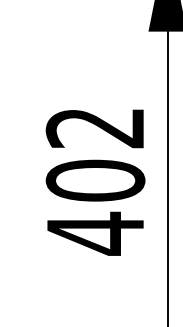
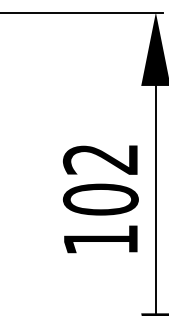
text: (95, 232) -> (100, 239), 402 -> 102

